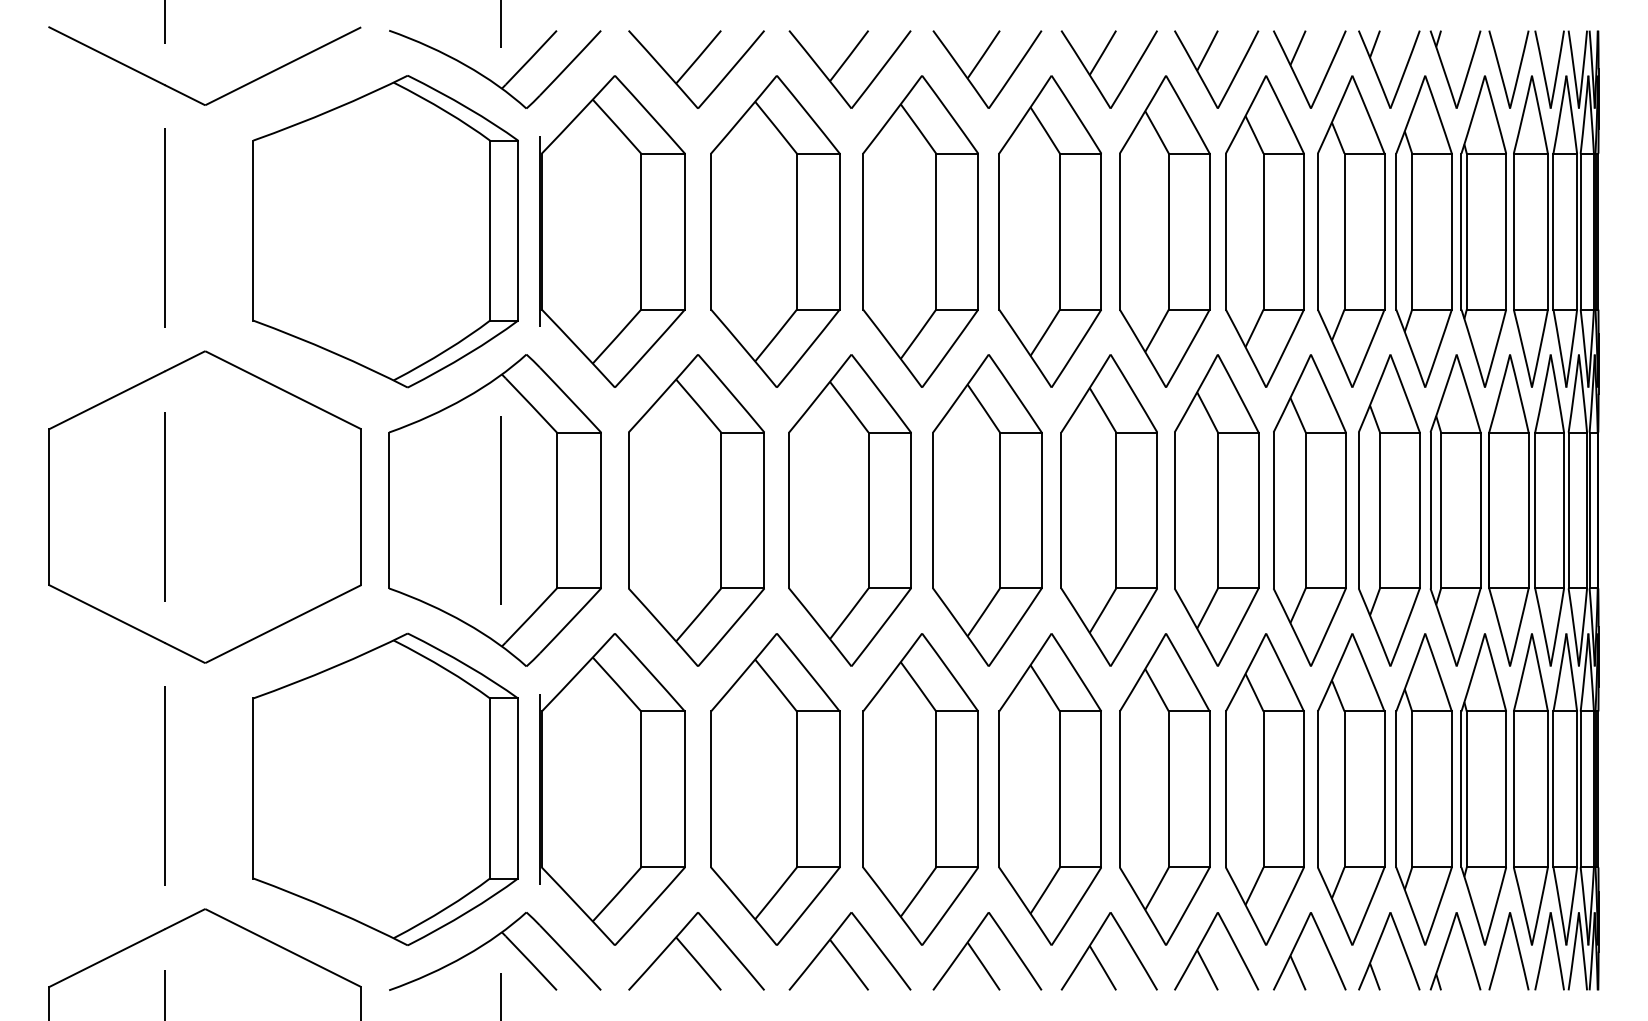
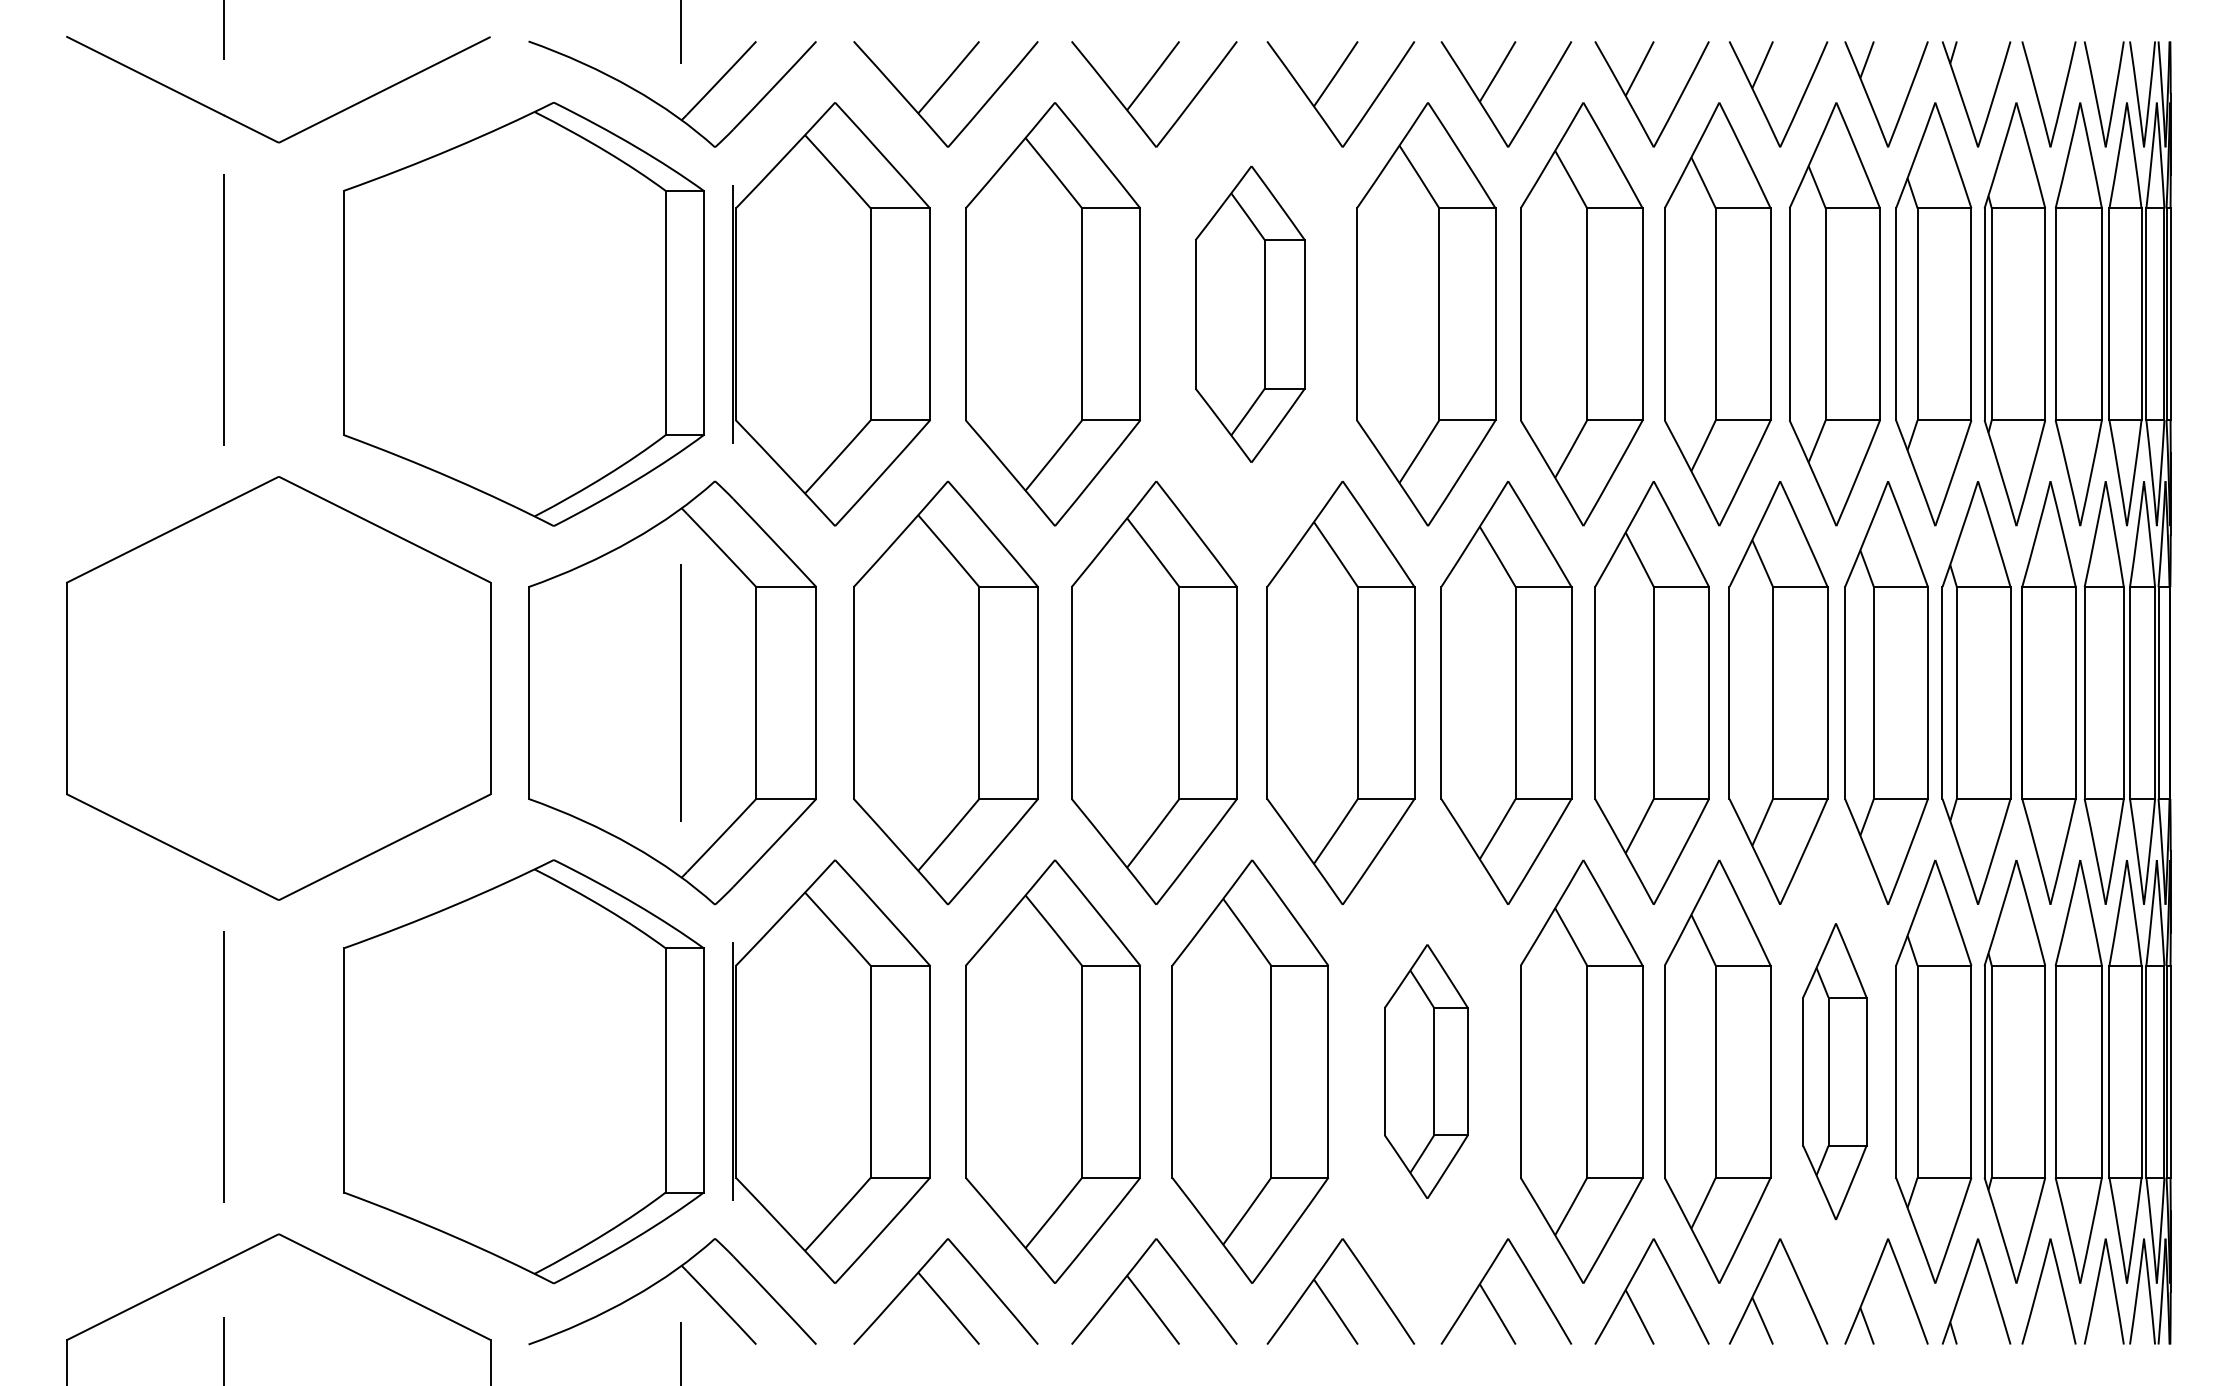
part: (920, 231) -> (1249, 314), size x0.7
line: (164, 507) -> (223, 688), removed
part: (1050, 789) -> (1426, 1071), size x0.6
part: (1350, 789) -> (1834, 1071), size x0.7

